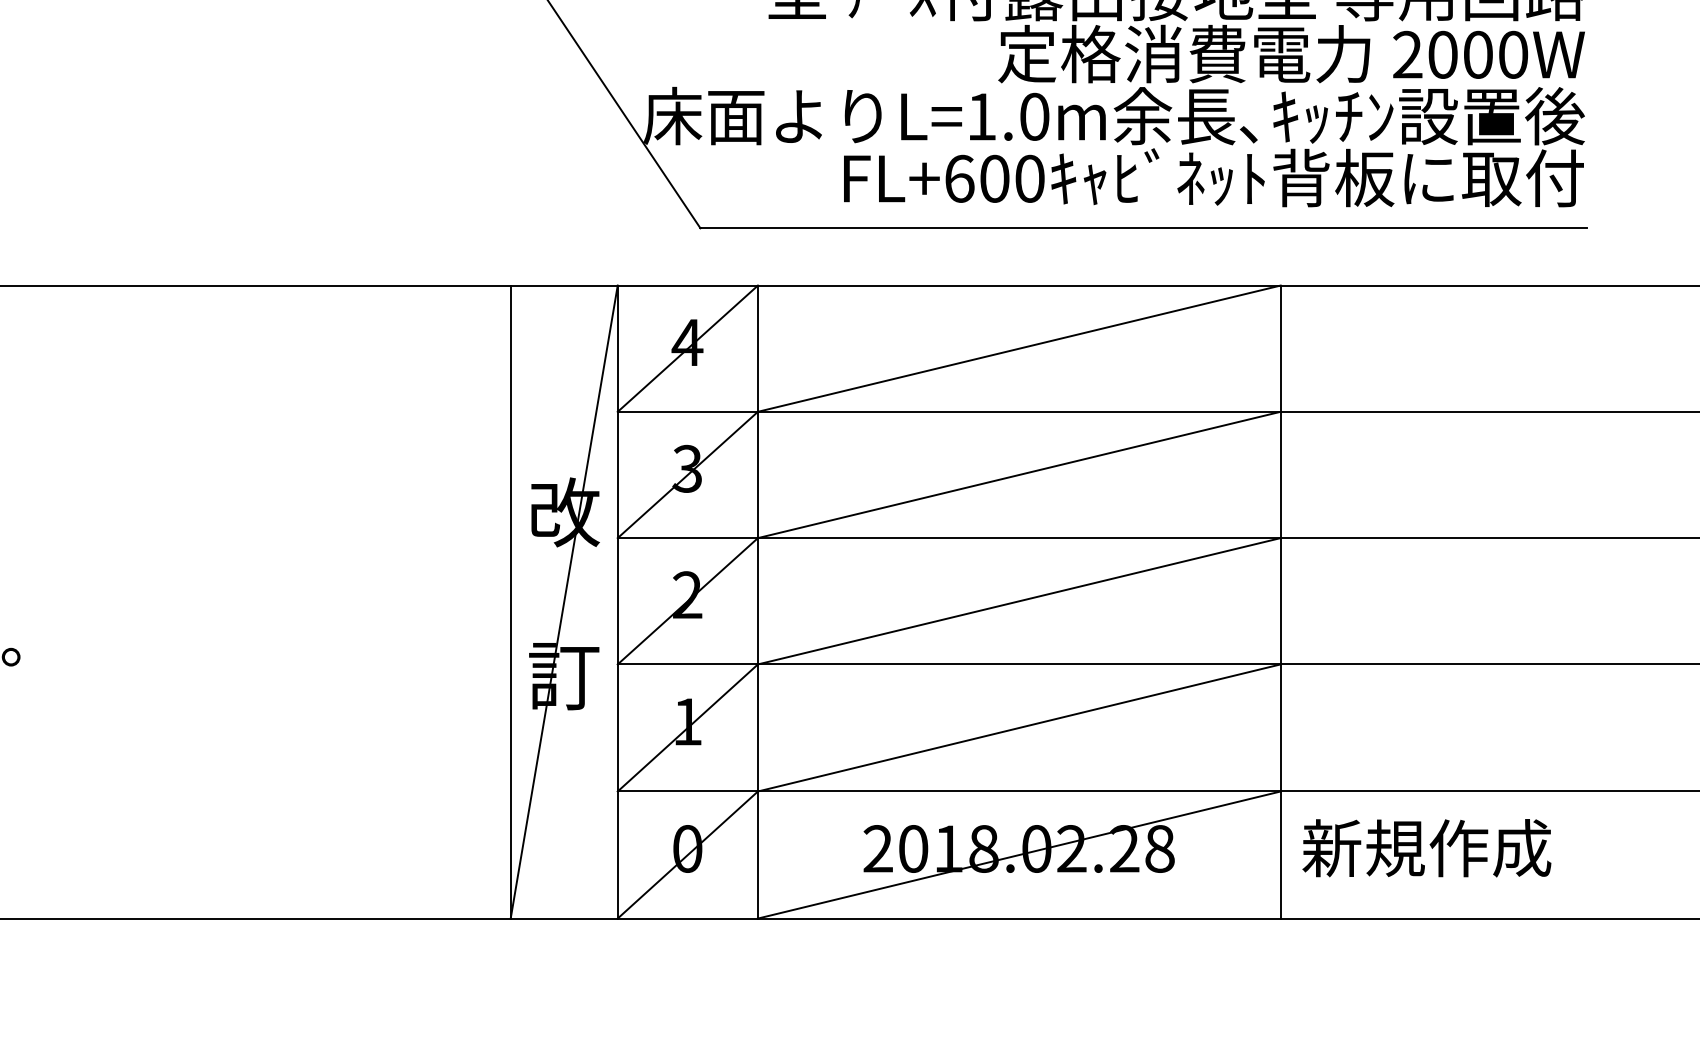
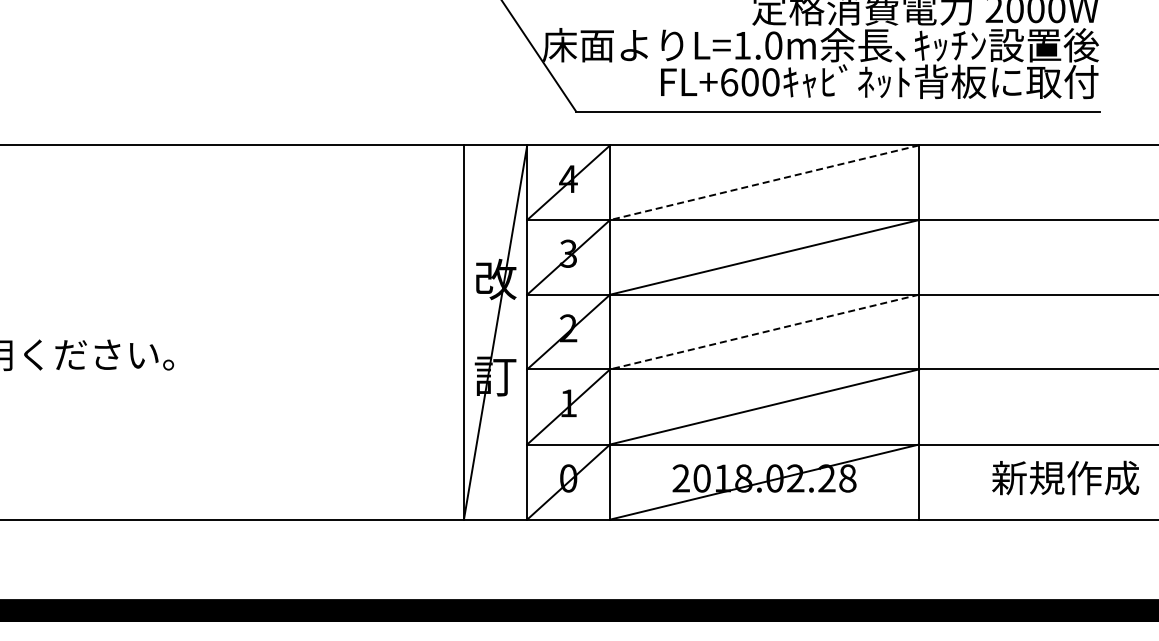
line: (1019, 348) -> (764, 182), solid -> dashed
line: (1019, 602) -> (764, 332), solid -> dashed
text: (1426, 847) -> (1065, 477), moved

